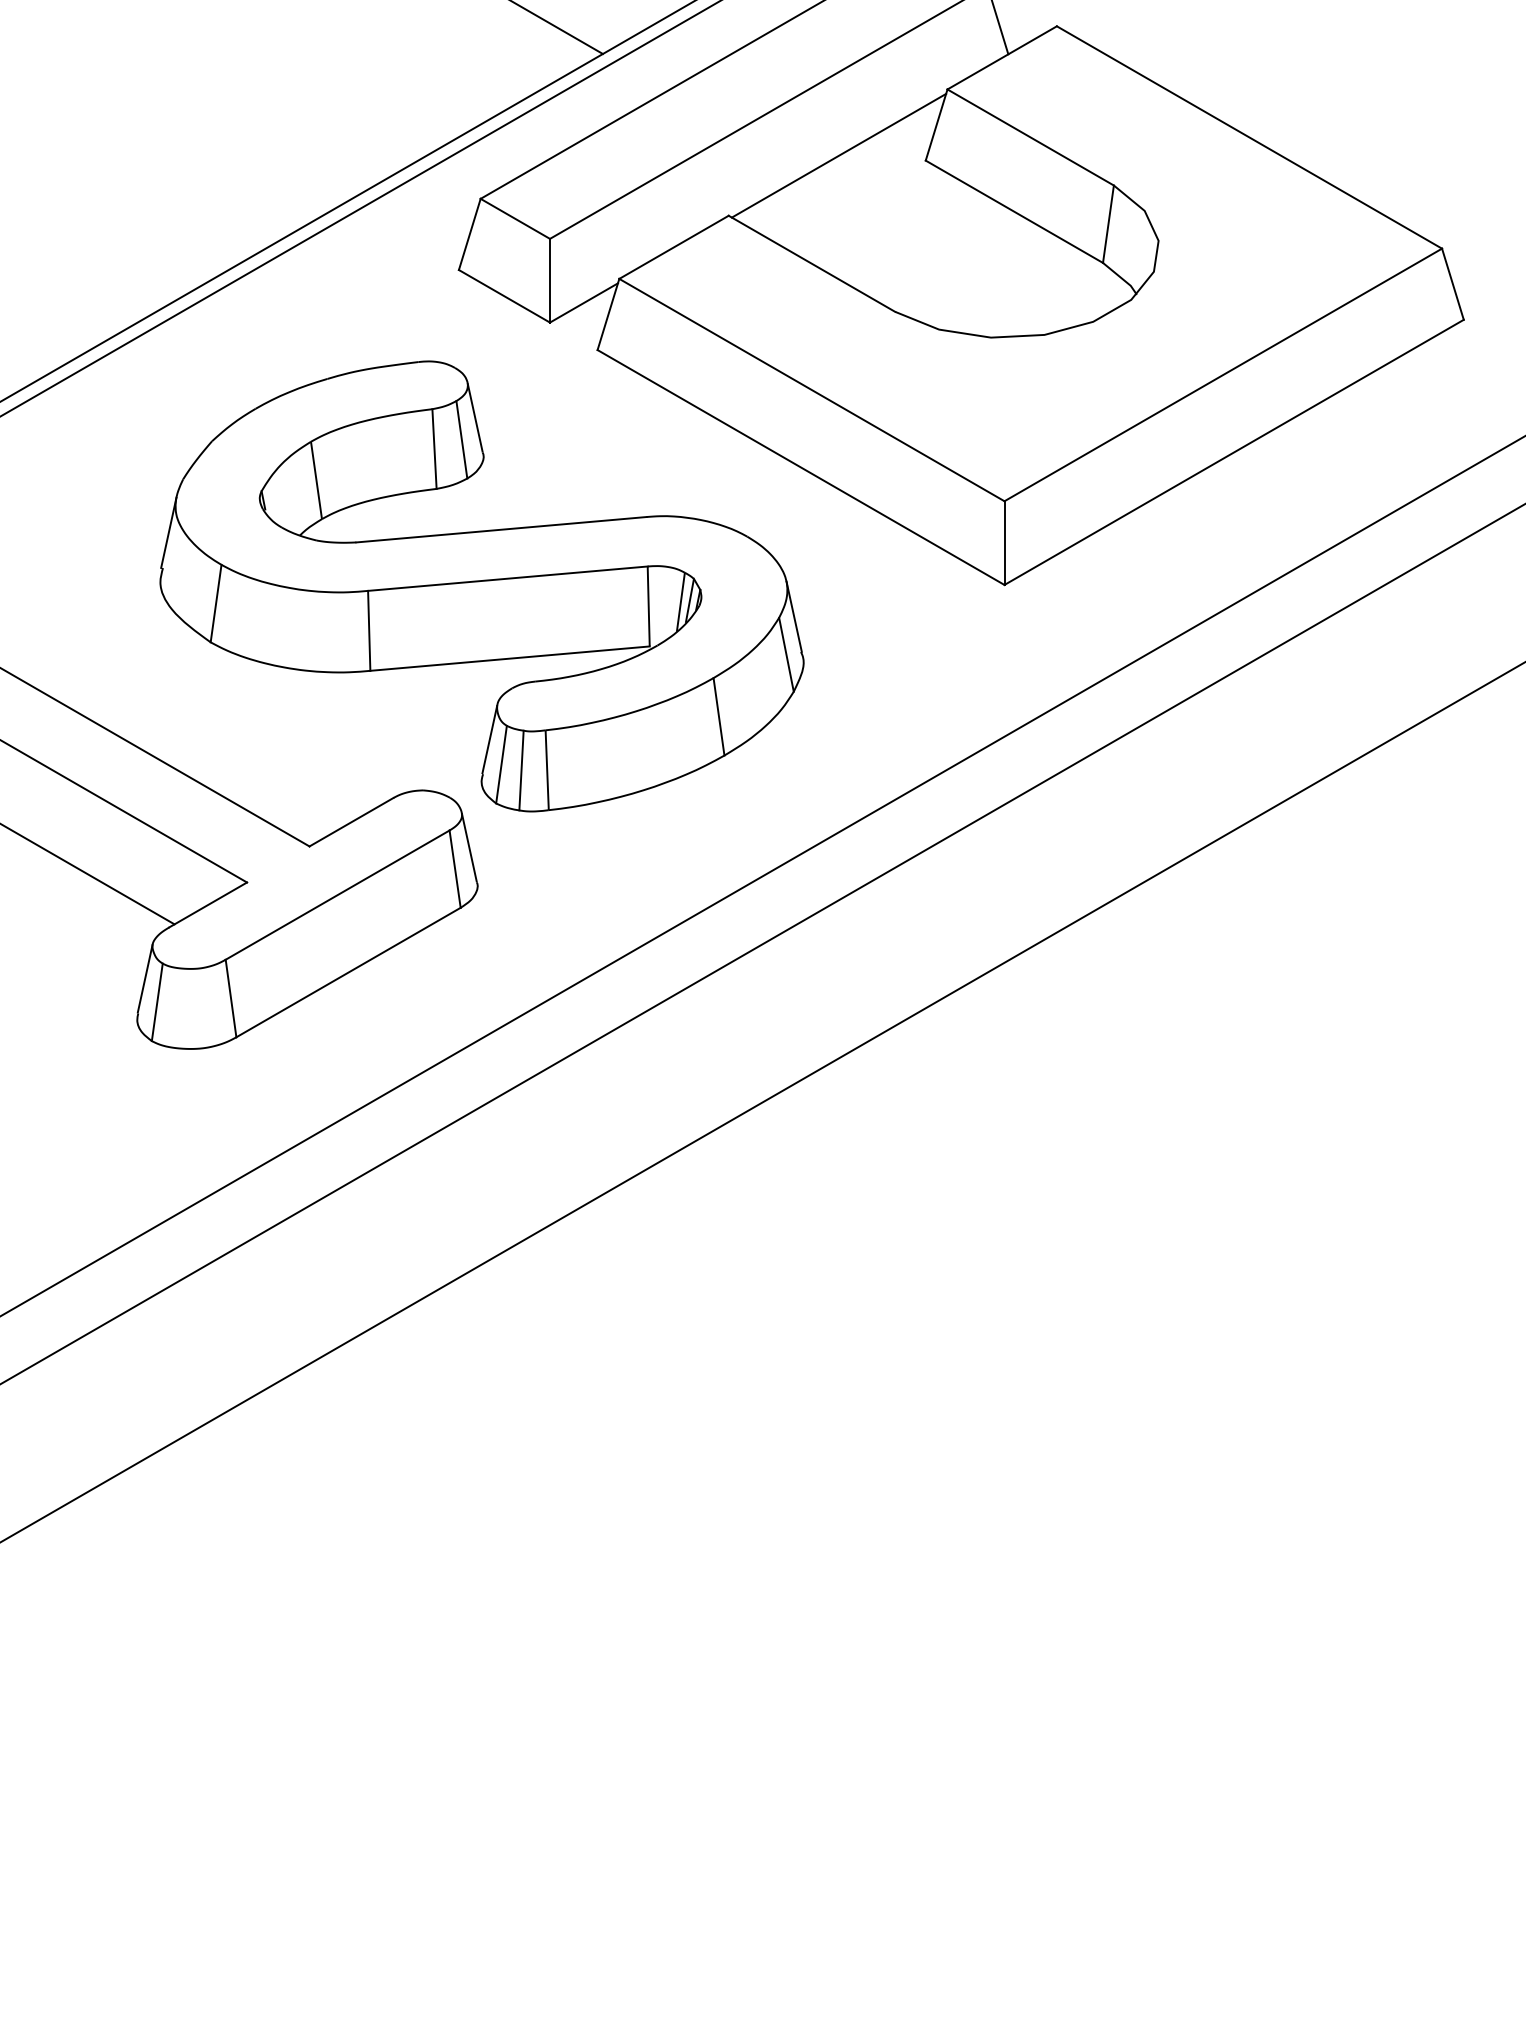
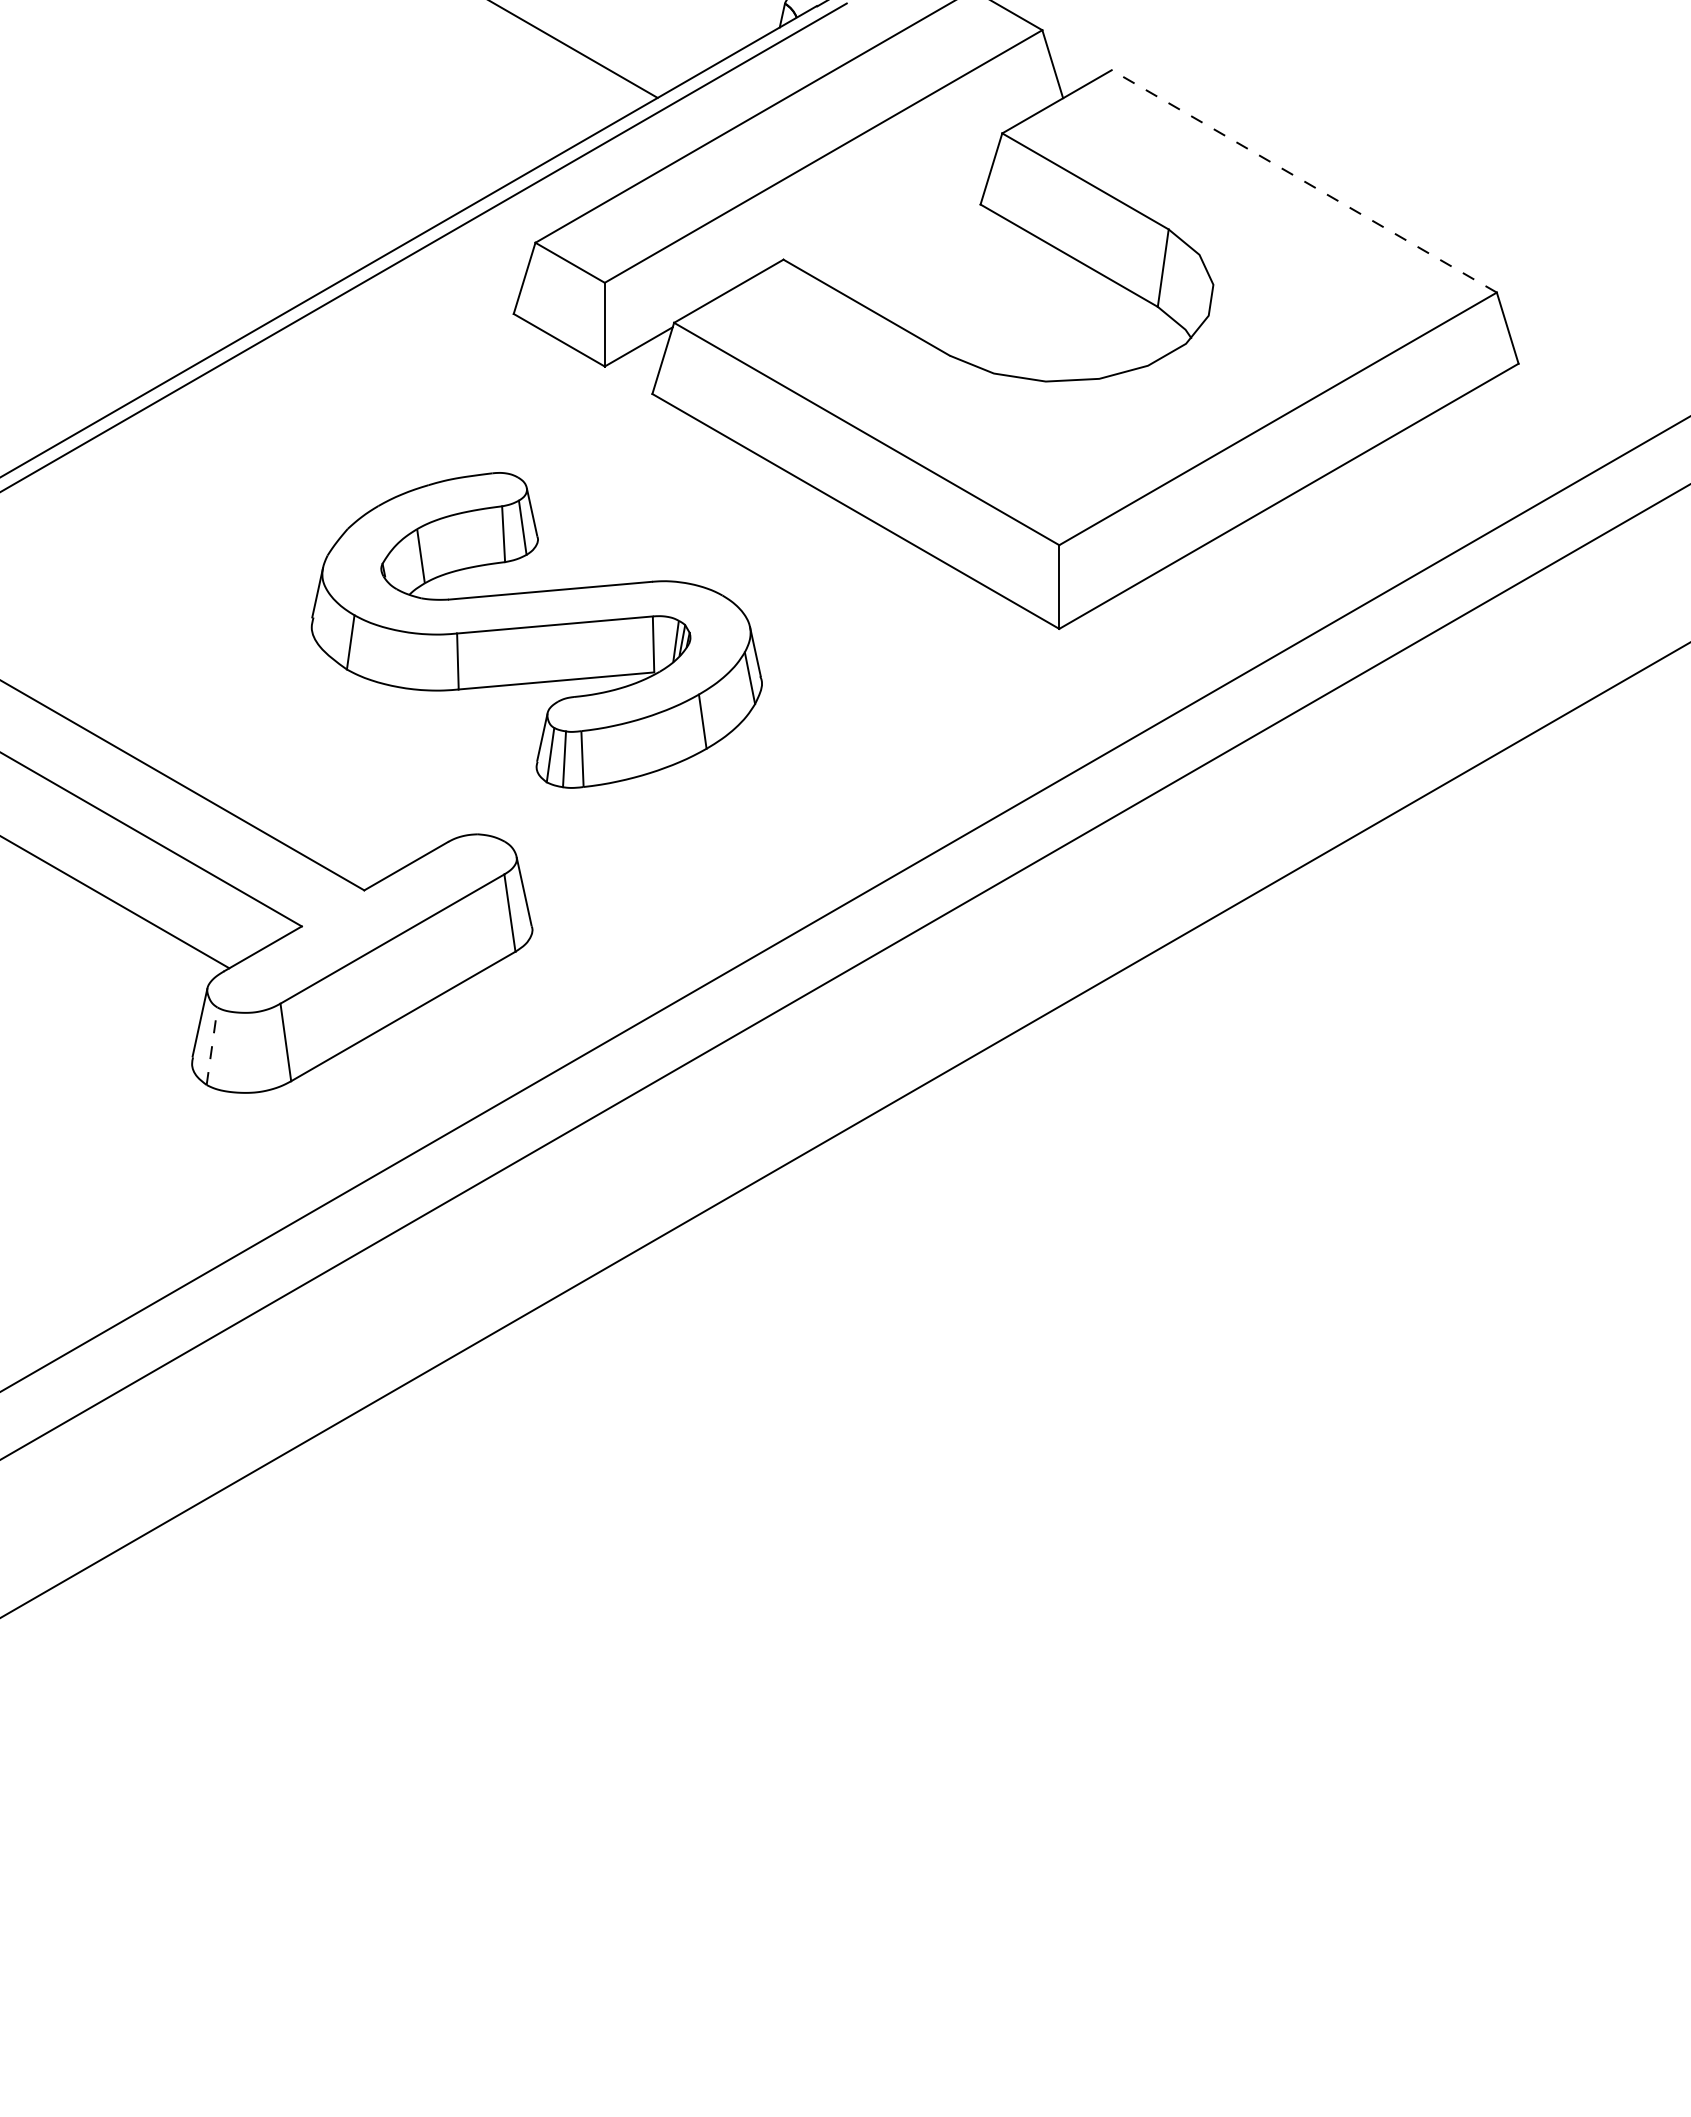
line: (1248, 137) -> (1303, 181), solid -> dashed
line: (838, 155) -> (893, 199), removed
part: (481, 586) -> (536, 630), size x0.7
line: (157, 1001) -> (212, 1045), solid -> dashed

